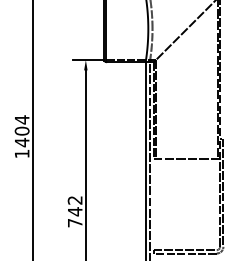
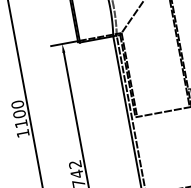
text: (21, 131) -> (19, 114), 1404 -> 1100

